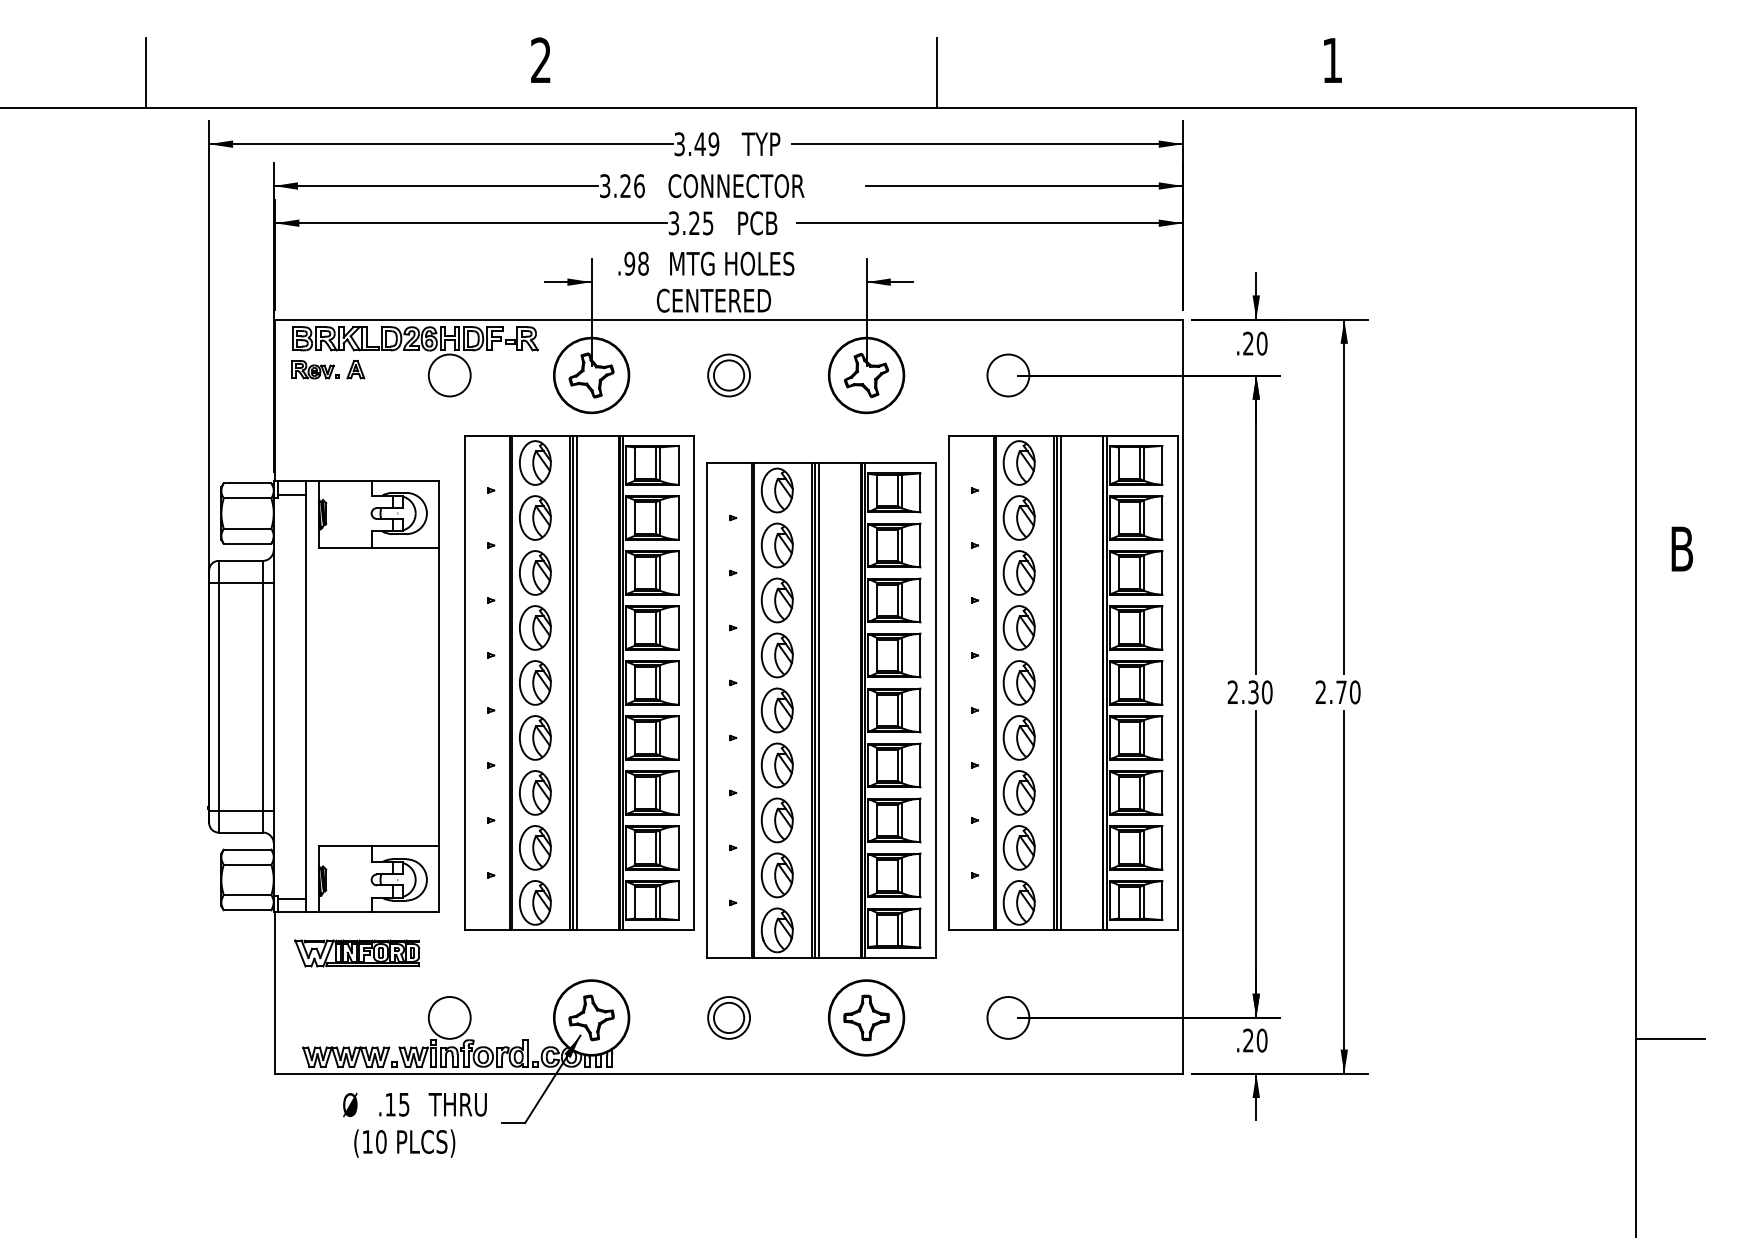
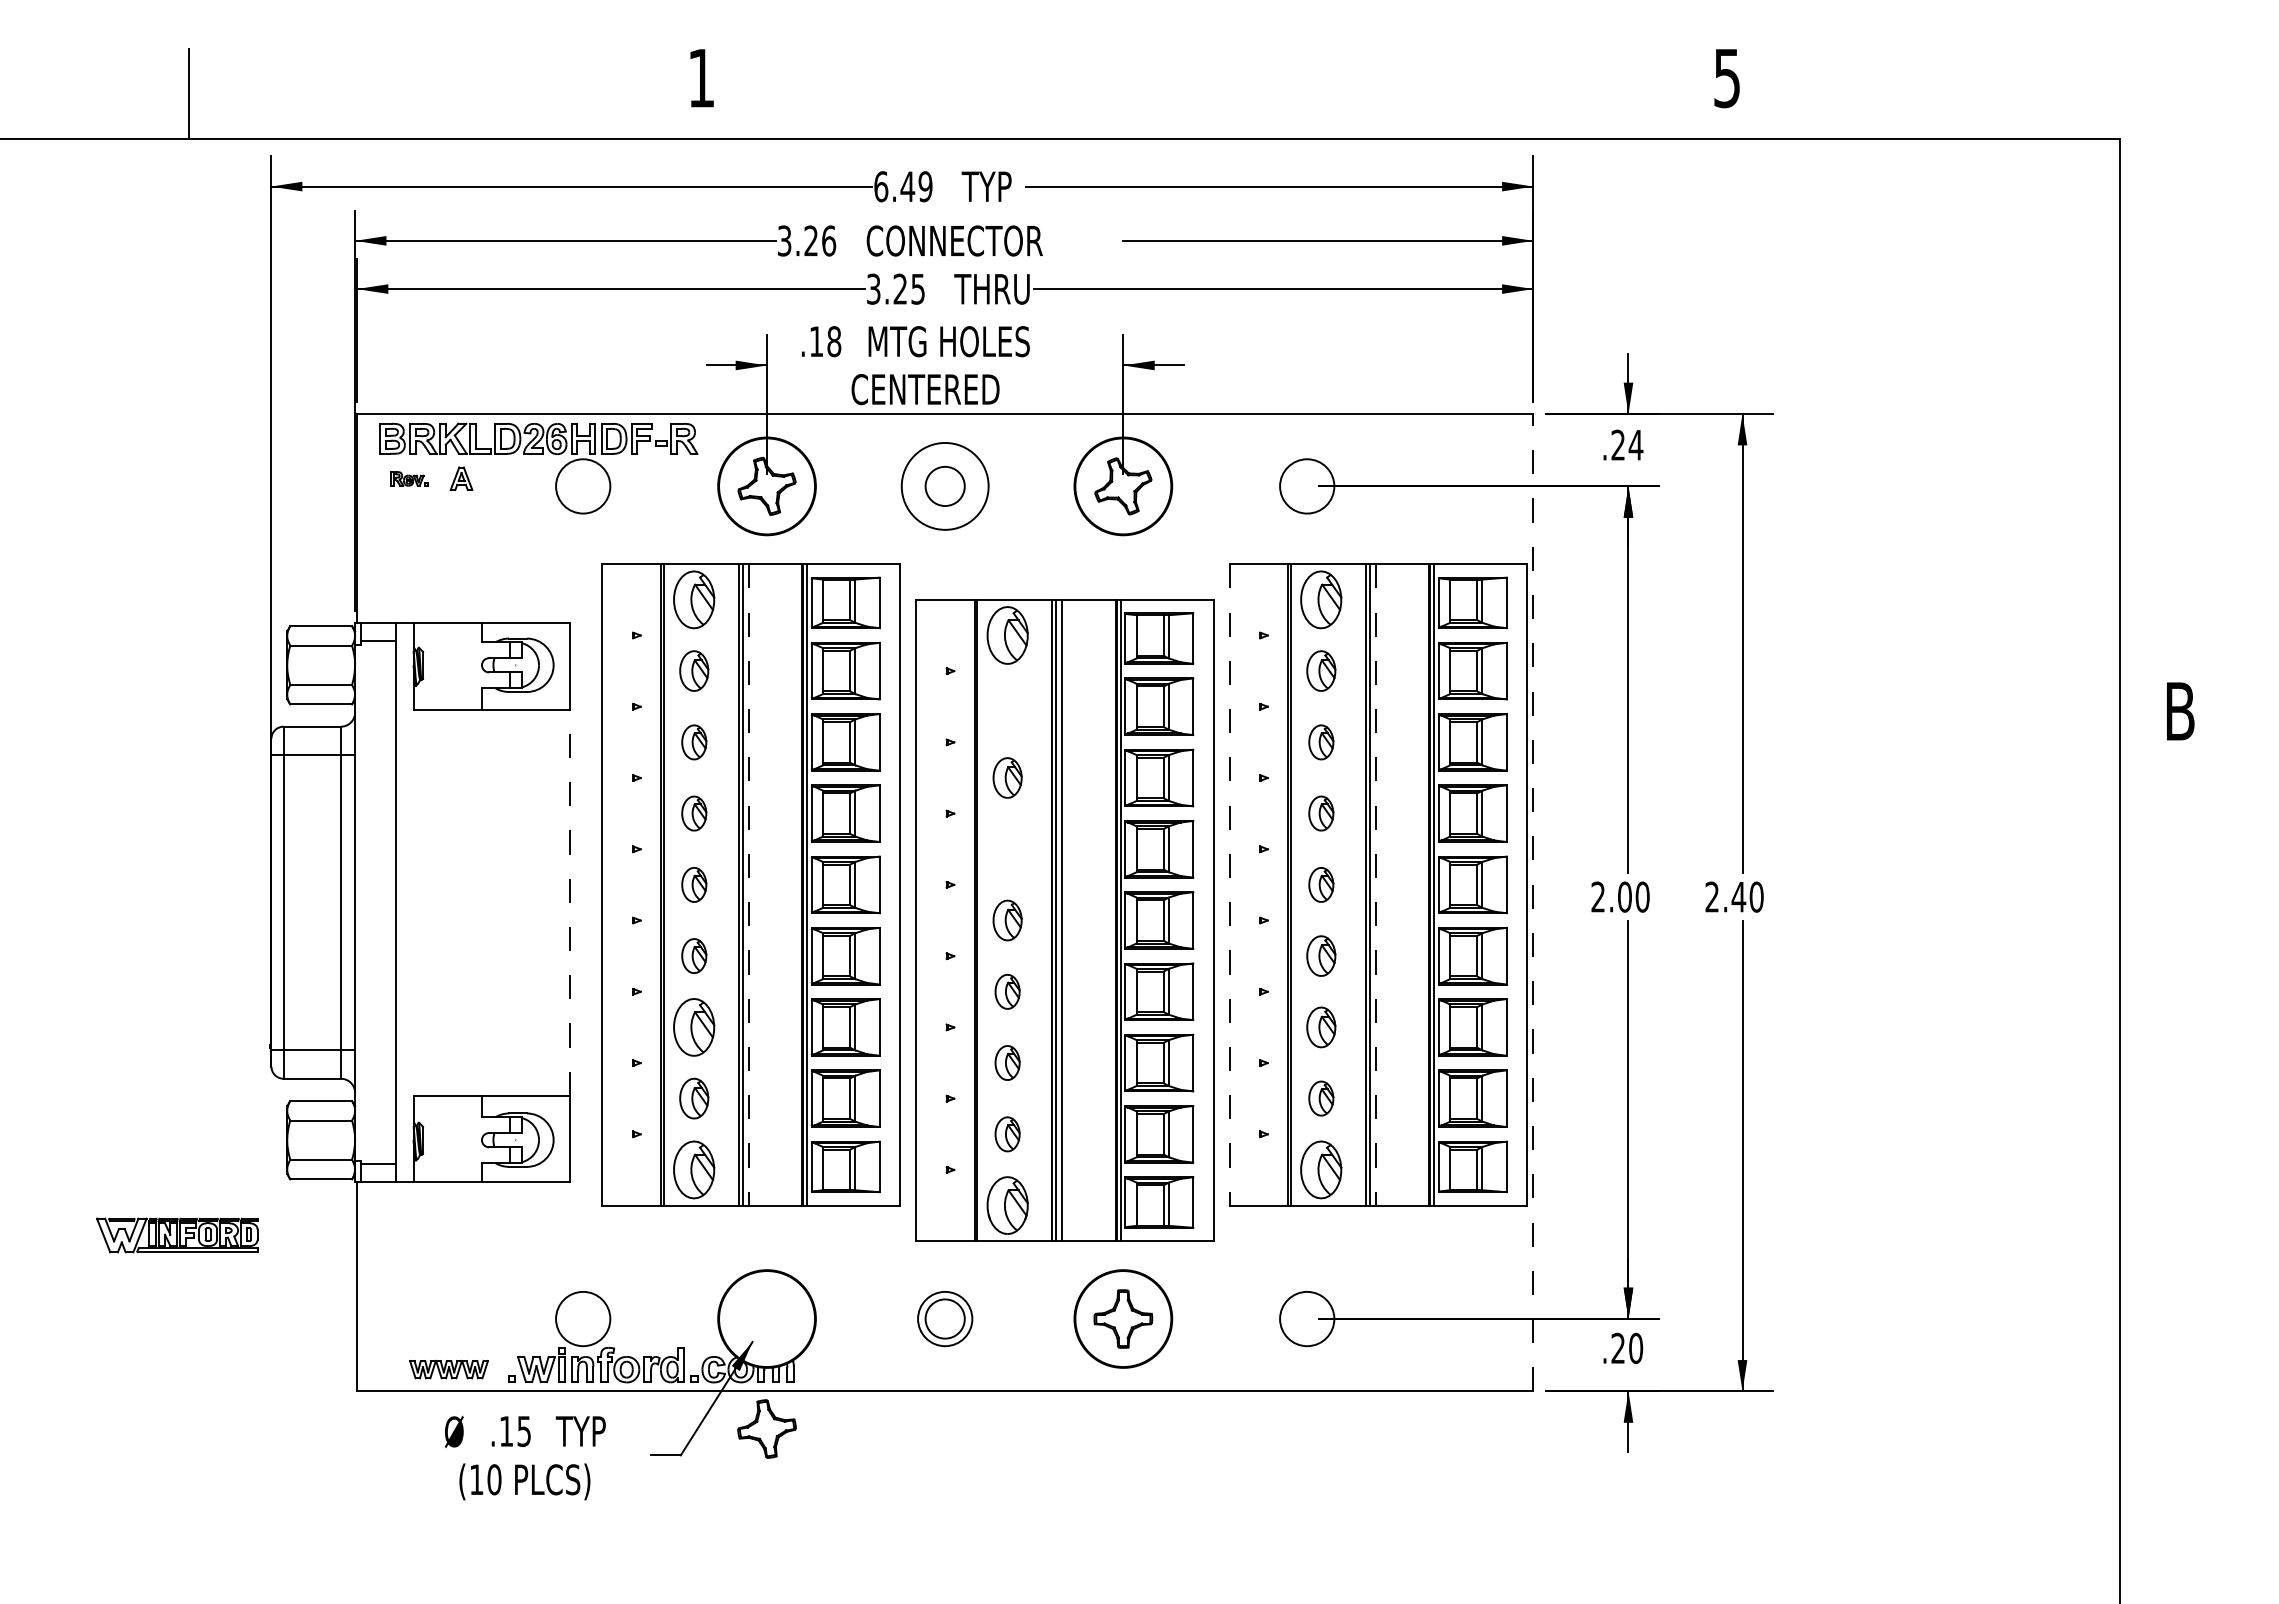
text: (540, 59) -> (700, 77), 2 -> 1
text: (1331, 60) -> (1726, 78), 1 -> 5
line: (937, 72) -> (1215, 93), removed
text: (679, 144) -> (881, 186), 3.49 -> 6.49
text: (764, 222) -> (991, 288), PCB -> THRU
text: (629, 263) -> (816, 341), .98 -> .18
text: (1261, 343) -> (1635, 444), .20 -> .24
part: (315, 369) -> (409, 478), size x0.6
circle: (729, 375) -> (945, 486), size x1.6
part: (535, 517) -> (694, 670), size x0.7
part: (1019, 517) -> (1321, 670), size x0.7
part: (777, 545) -> (1007, 706), removed
part: (535, 573) -> (694, 742), size x0.6
part: (1019, 573) -> (1321, 742), size x0.6
part: (777, 600) -> (1007, 777), size x0.7
part: (535, 627) -> (694, 813), size x0.6
part: (1019, 627) -> (1321, 813), size x0.6
part: (777, 654) -> (1007, 848), removed
part: (535, 682) -> (694, 884), size x0.6
line: (577, 682) -> (748, 884), solid -> dashed
line: (948, 682) -> (1229, 884), solid -> dashed
part: (1019, 682) -> (1321, 884), size x0.6
line: (1061, 682) -> (1375, 884), solid -> dashed
text: (1253, 691) -> (1624, 896), 2.30 -> 2.00
text: (1341, 692) -> (1738, 897), 2.70 -> 2.40
line: (439, 696) -> (569, 902), solid -> dashed
line: (1183, 696) -> (1533, 902), solid -> dashed
part: (777, 710) -> (1007, 920), size x0.7
part: (535, 737) -> (694, 955), size x0.6
part: (1019, 737) -> (1321, 955), size x0.7
part: (777, 765) -> (1007, 991), size x0.6
part: (1019, 792) -> (1321, 1027), size x0.7
part: (777, 820) -> (1007, 1062), size x0.6
part: (535, 847) -> (694, 1098), size x0.7
part: (1019, 847) -> (1321, 1098), size x0.6
part: (777, 875) -> (1007, 1134), size x0.6
part: (357, 953) -> (177, 1235), moved
part: (591, 1017) -> (766, 1428), moved
line: (1670, 1038) -> (2165, 1345), removed
part: (345, 1056) -> (448, 1369), size x0.7
text: (464, 1104) -> (602, 1431), THRU -> TYP

